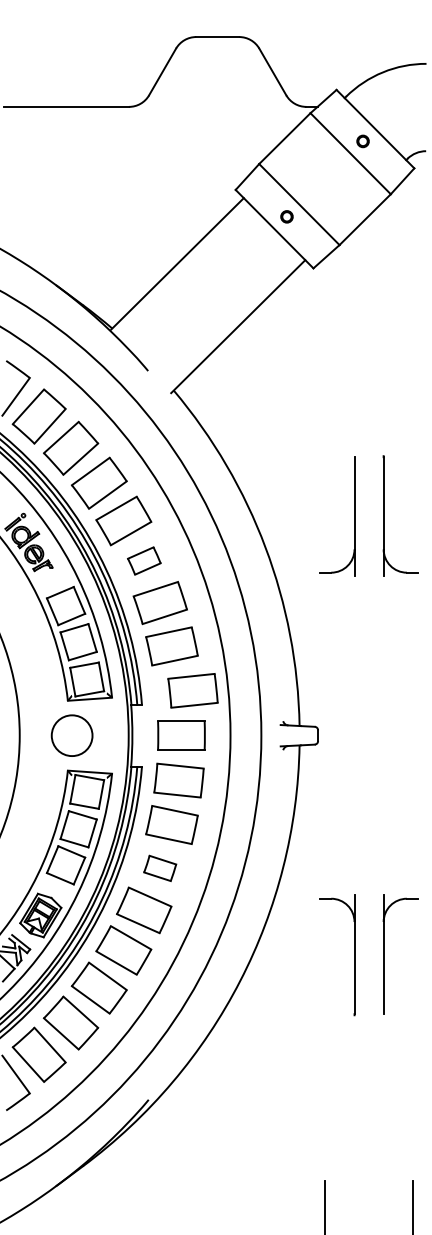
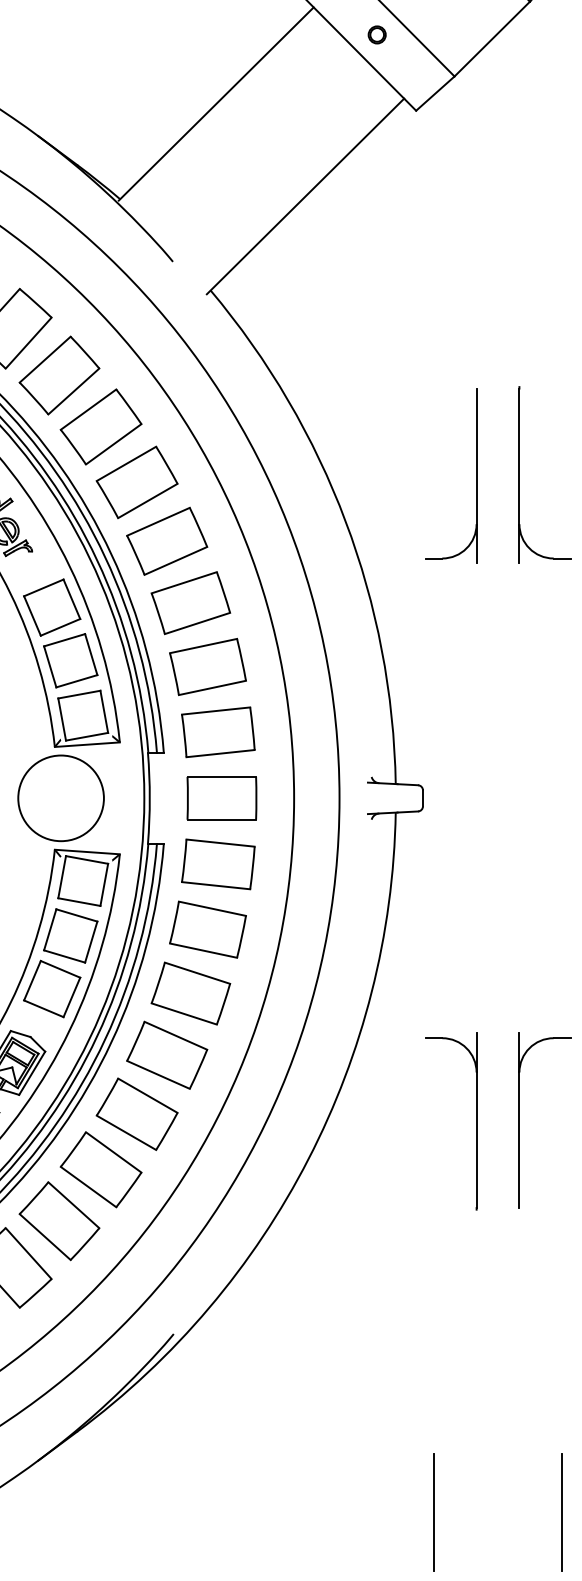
part: (144, 560) -> (167, 540), size x1.67
part: (192, 690) -> (217, 731), moved
circle: (72, 735) -> (61, 798), size x1.43
part: (159, 868) -> (189, 993), size x1.67

